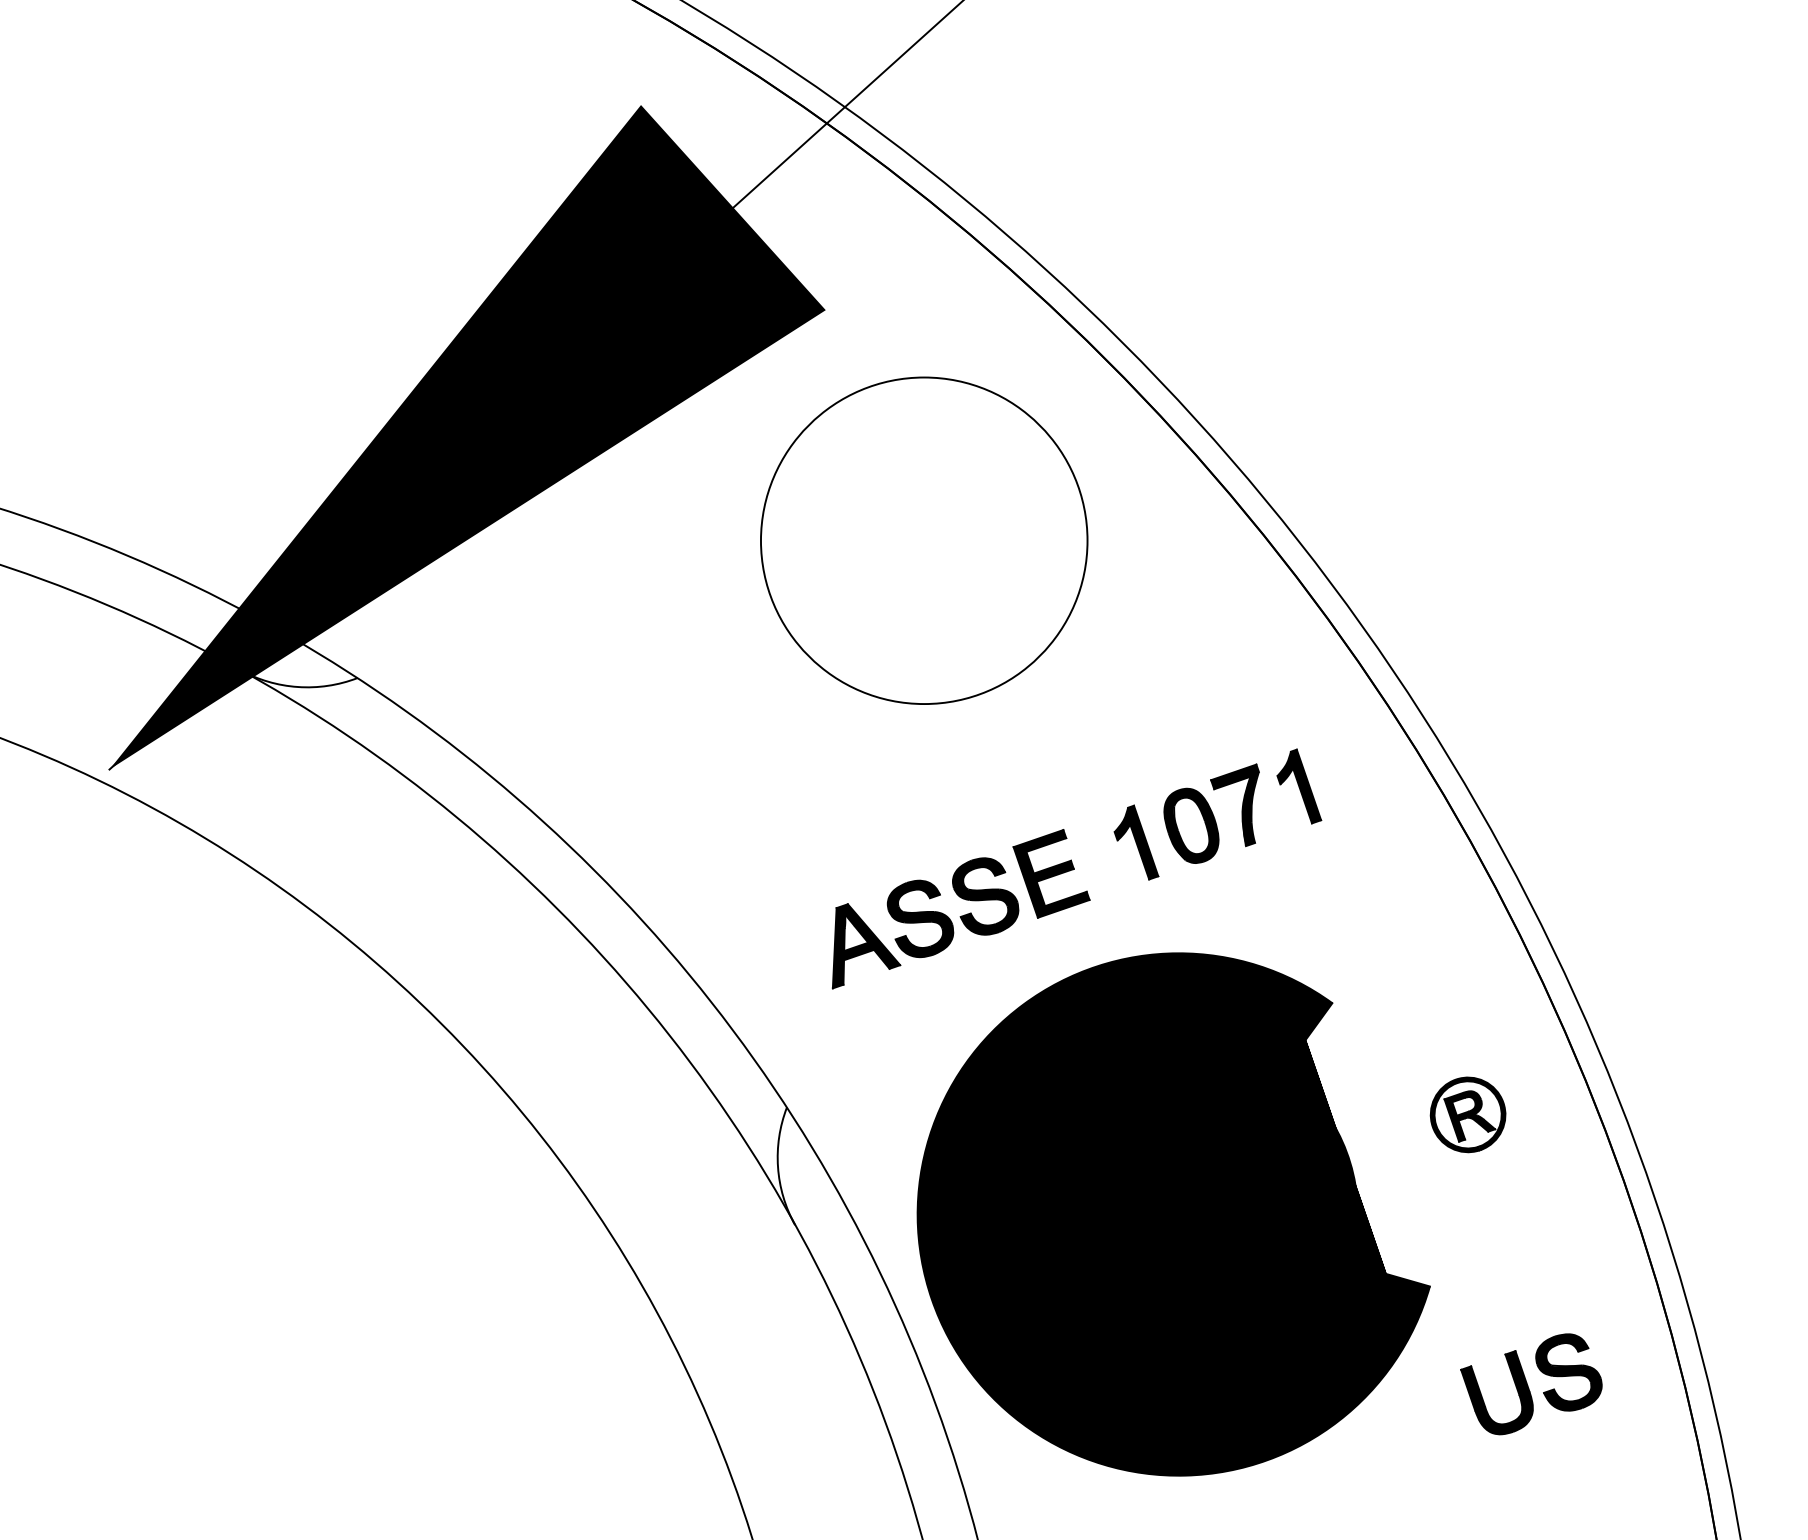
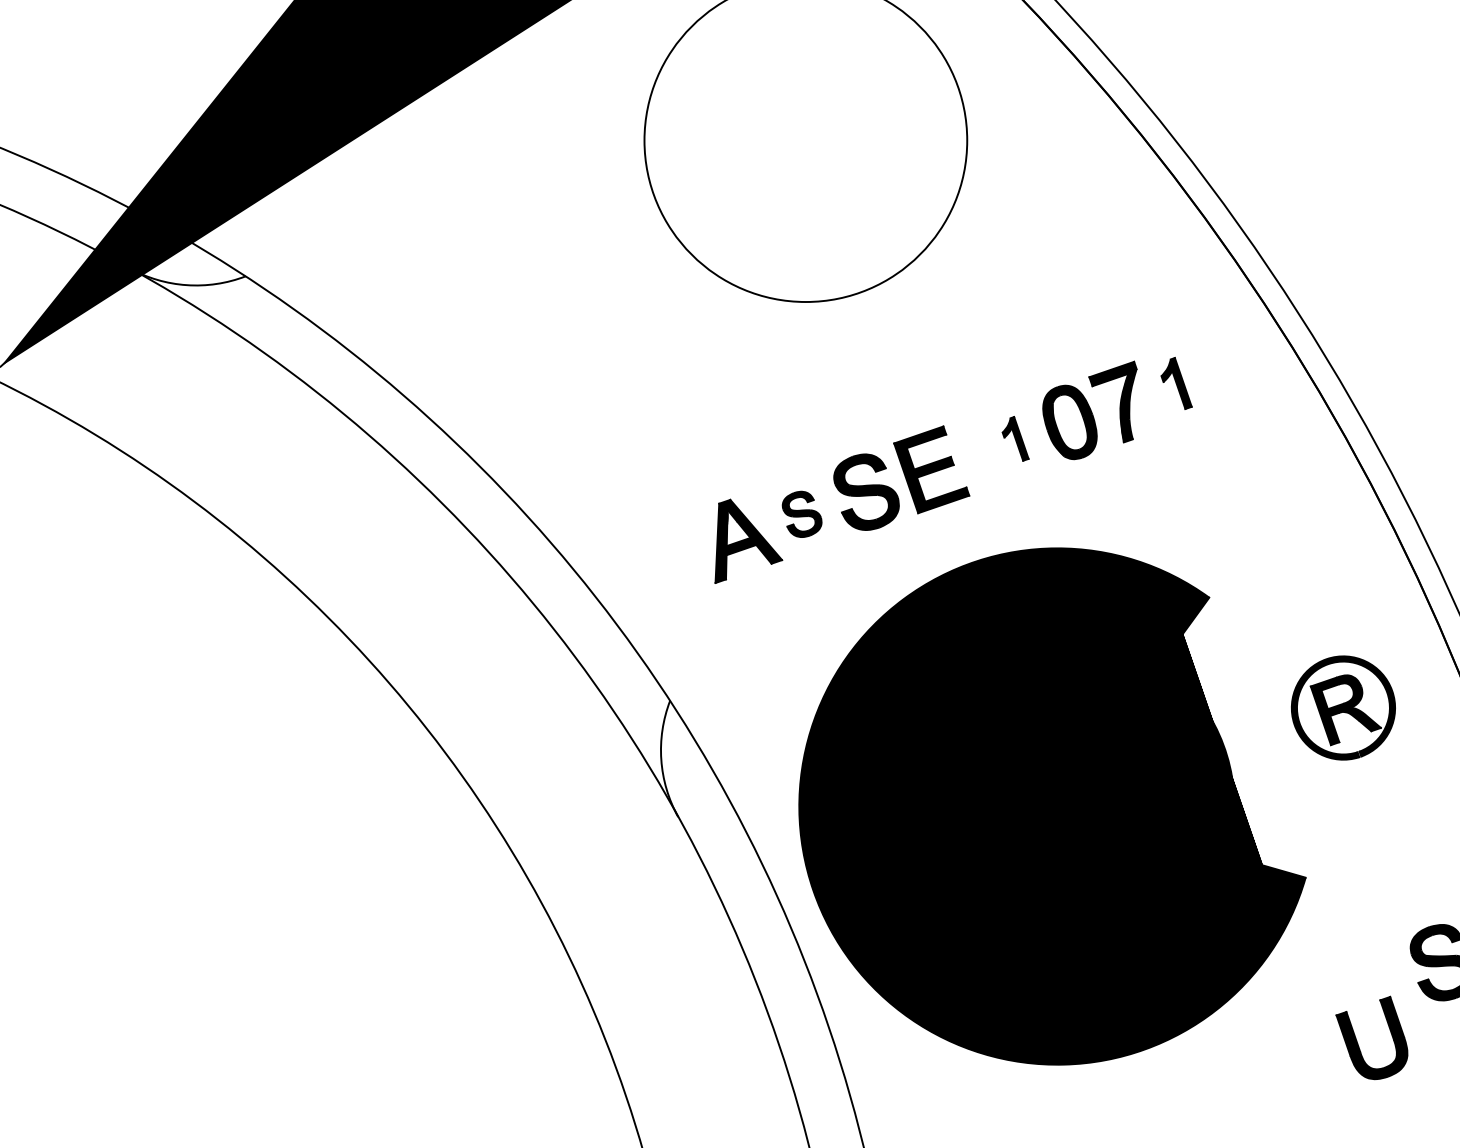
part: (1299, 786) -> (1176, 383), size x0.7
part: (1136, 842) -> (1015, 438), size x0.6
part: (920, 918) -> (802, 513), size x0.6
part: (1467, 1114) -> (1342, 707), size x1.4
part: (1482, 1395) -> (1357, 1040), moved

